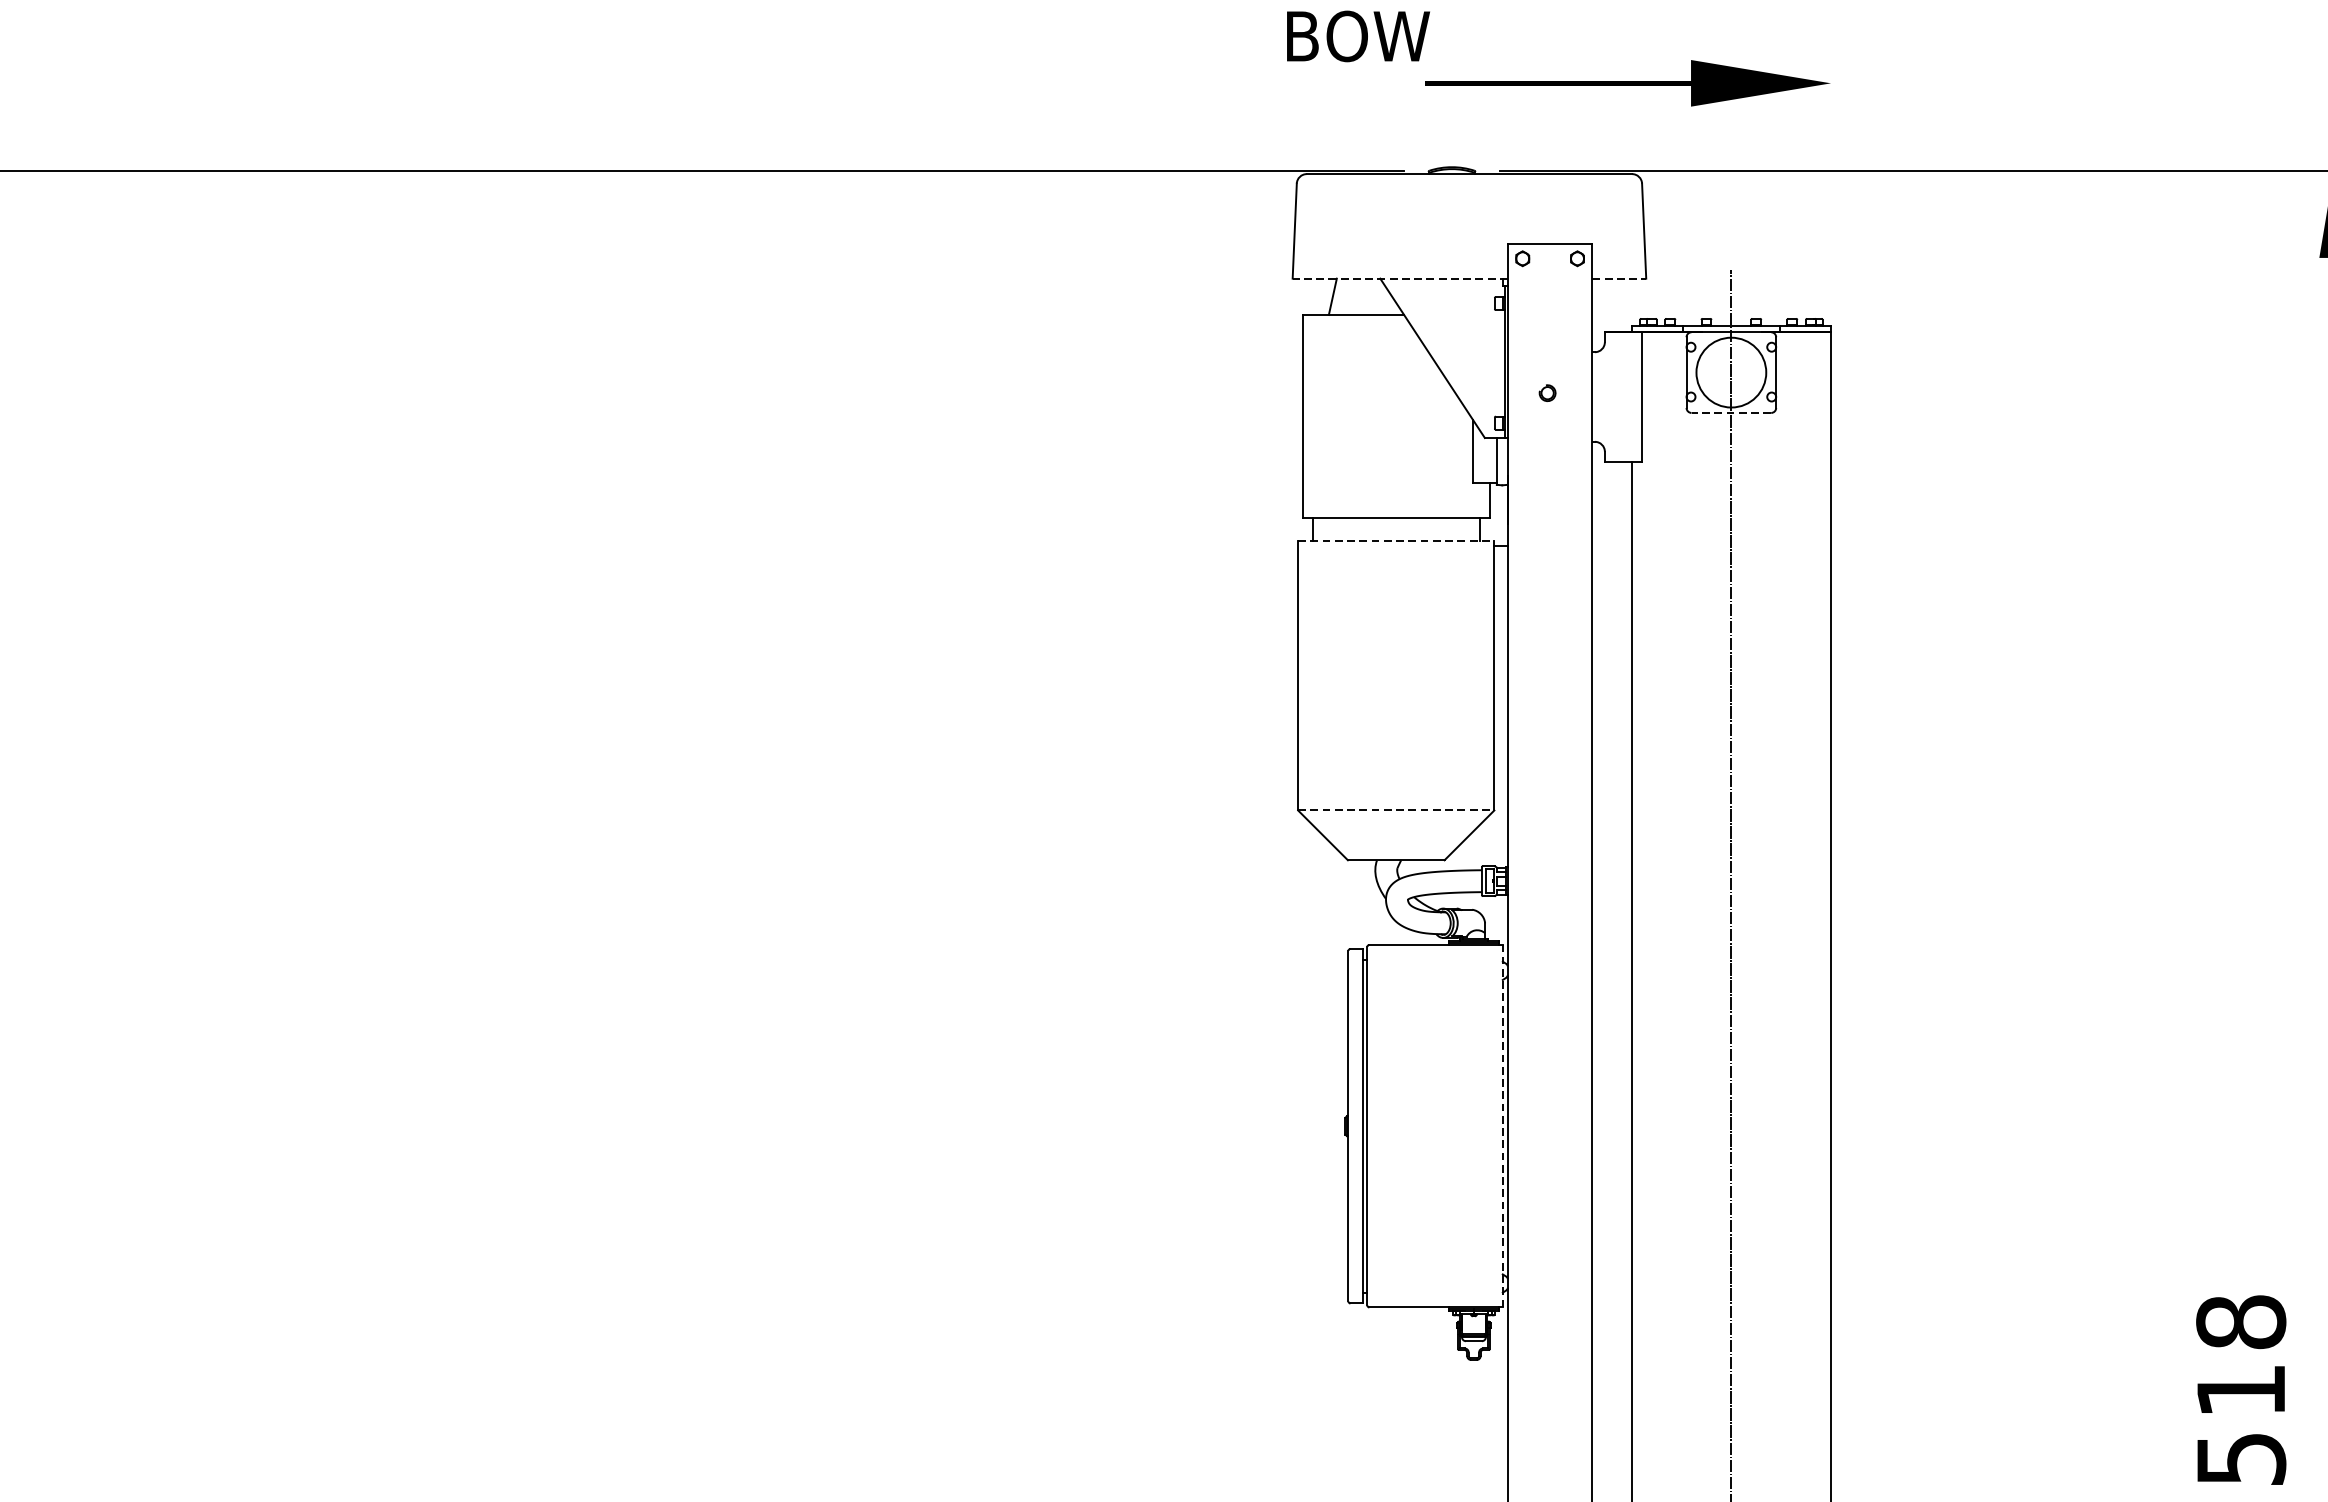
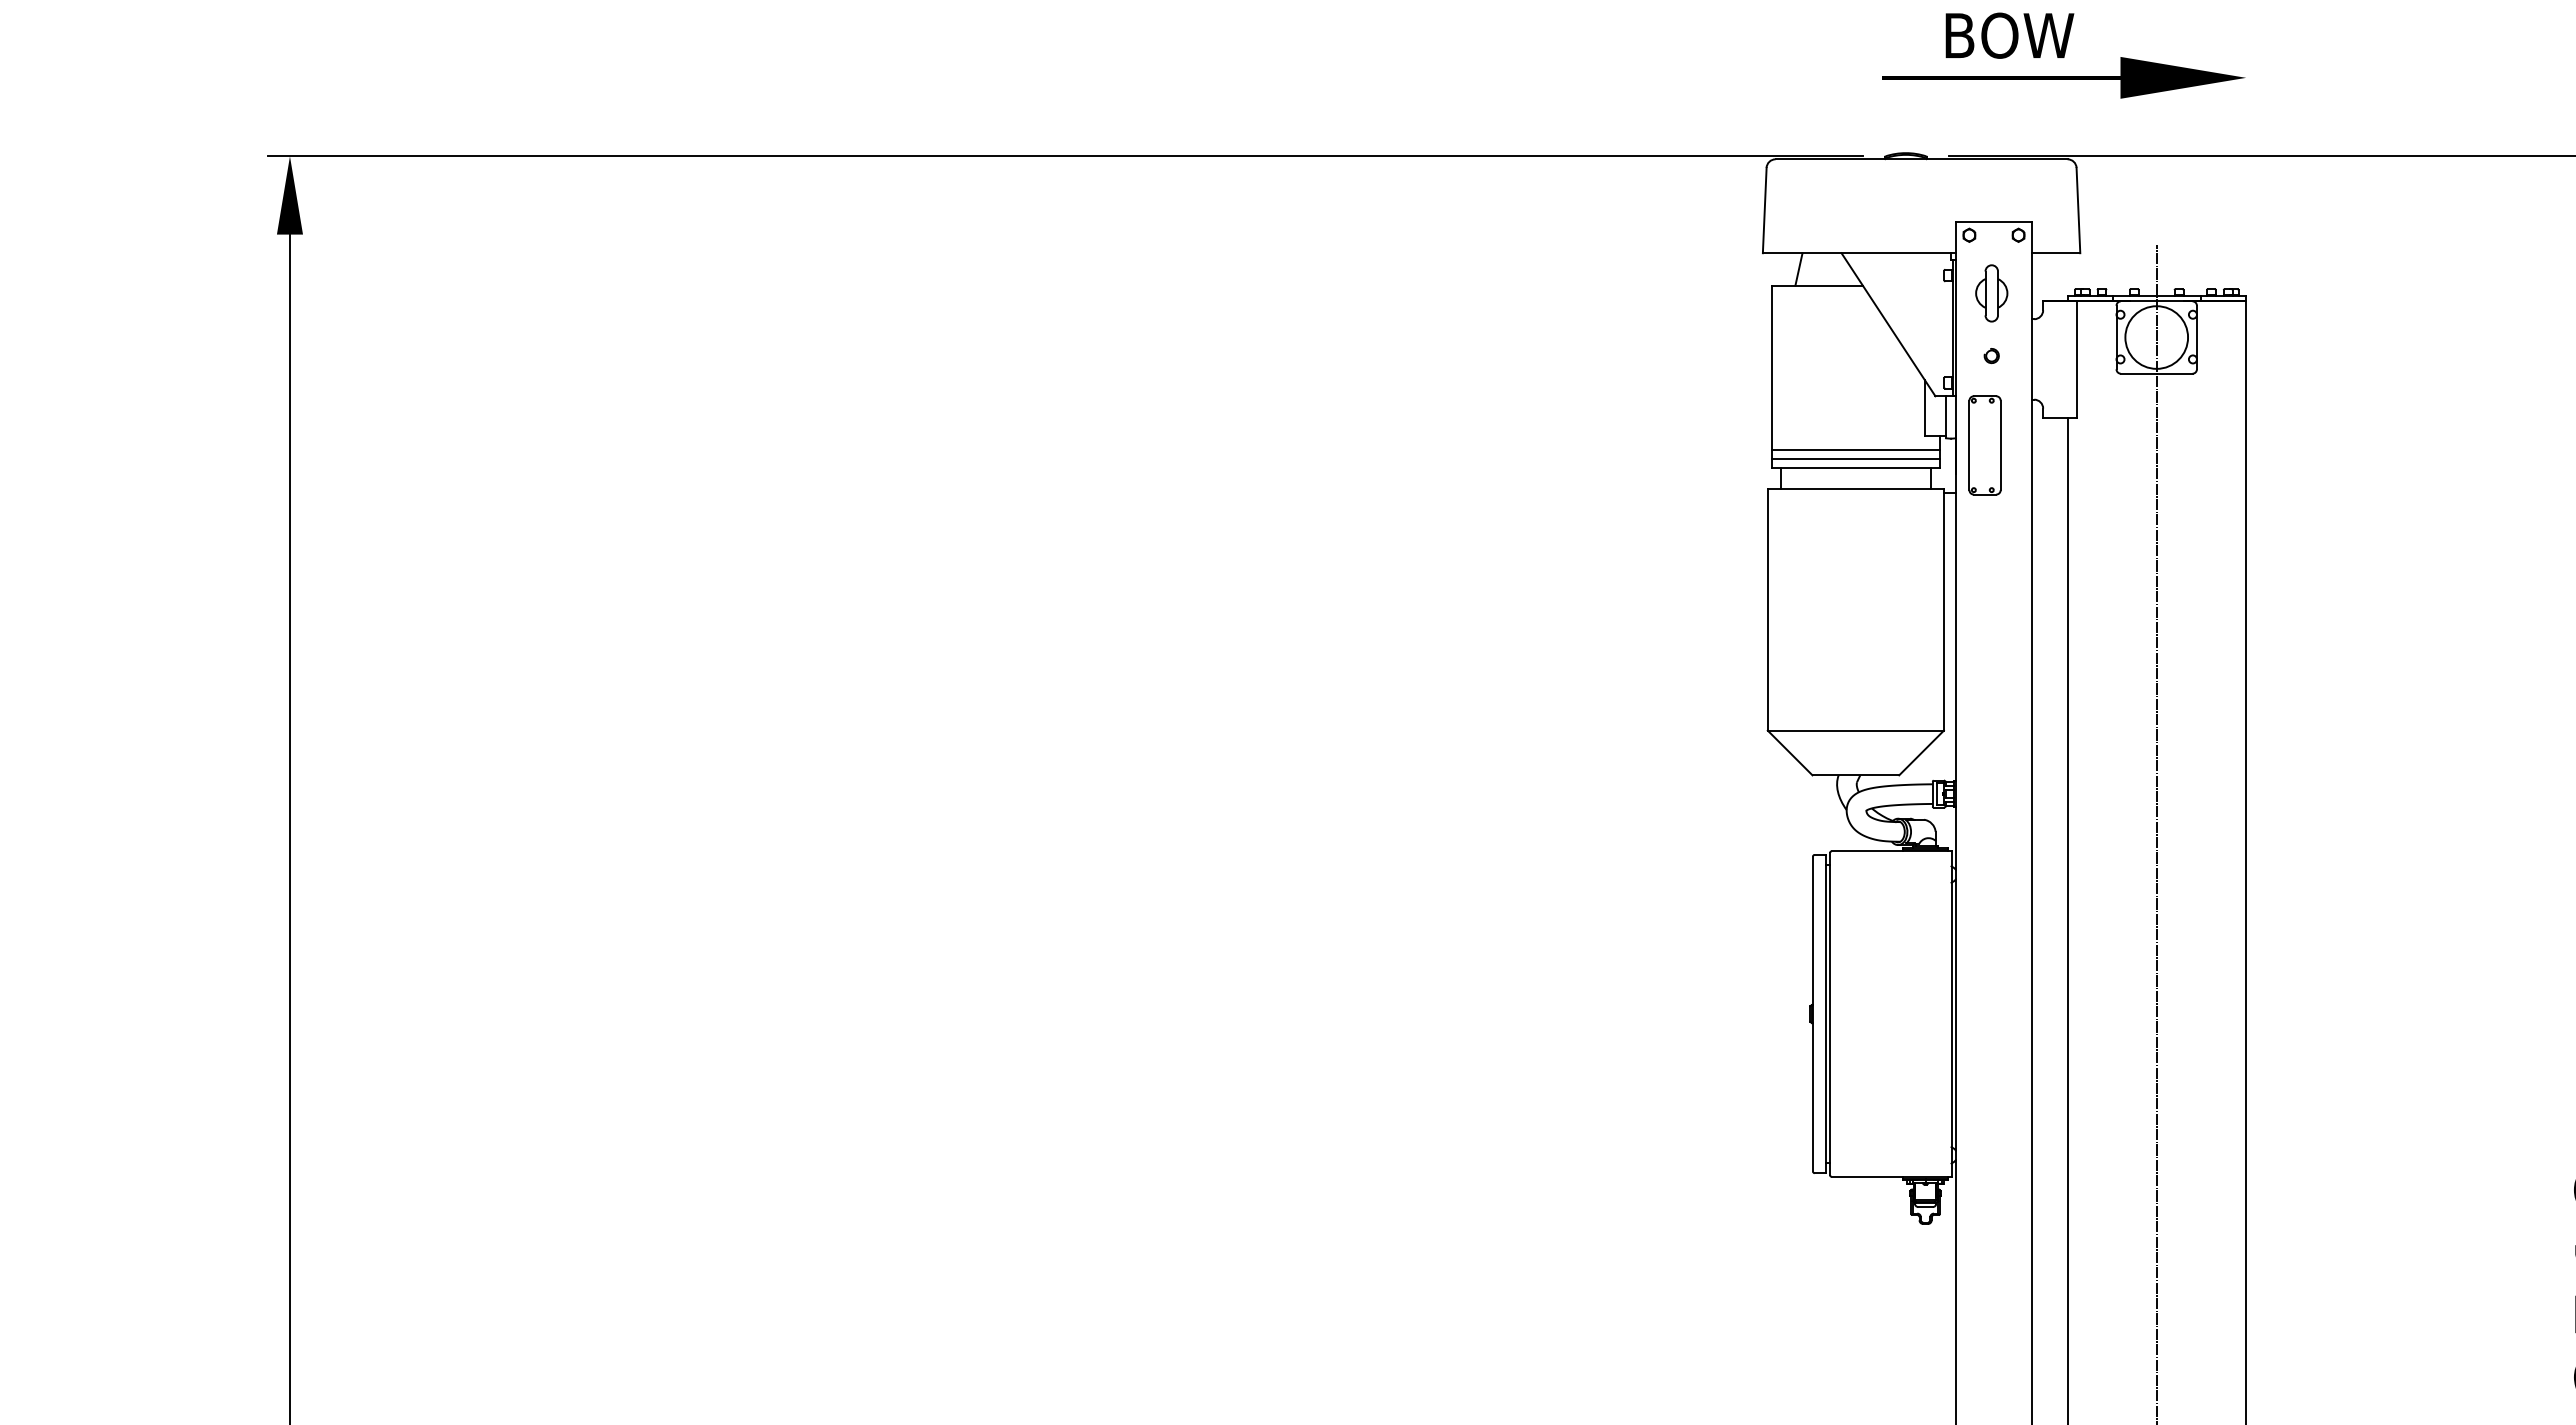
text: (1357, 36) -> (2009, 35), moved
line: (1400, 278) -> (1859, 253), dashed -> solid
line: (1619, 278) -> (2056, 253), dashed -> solid
part: (1547, 323) -> (1991, 293), added
line: (1731, 412) -> (2156, 373), dashed -> solid
part: (1539, 492) -> (1984, 445), added
line: (1395, 497) -> (1855, 449), added
line: (1395, 507) -> (1855, 458), added
line: (1396, 540) -> (1856, 488), dashed -> solid
line: (1396, 810) -> (1856, 730), dashed -> solid
line: (1502, 1126) -> (1951, 1014), dashed -> solid

